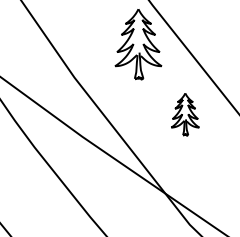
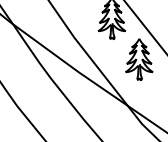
part: (185, 114) -> (139, 59), size x1.67

